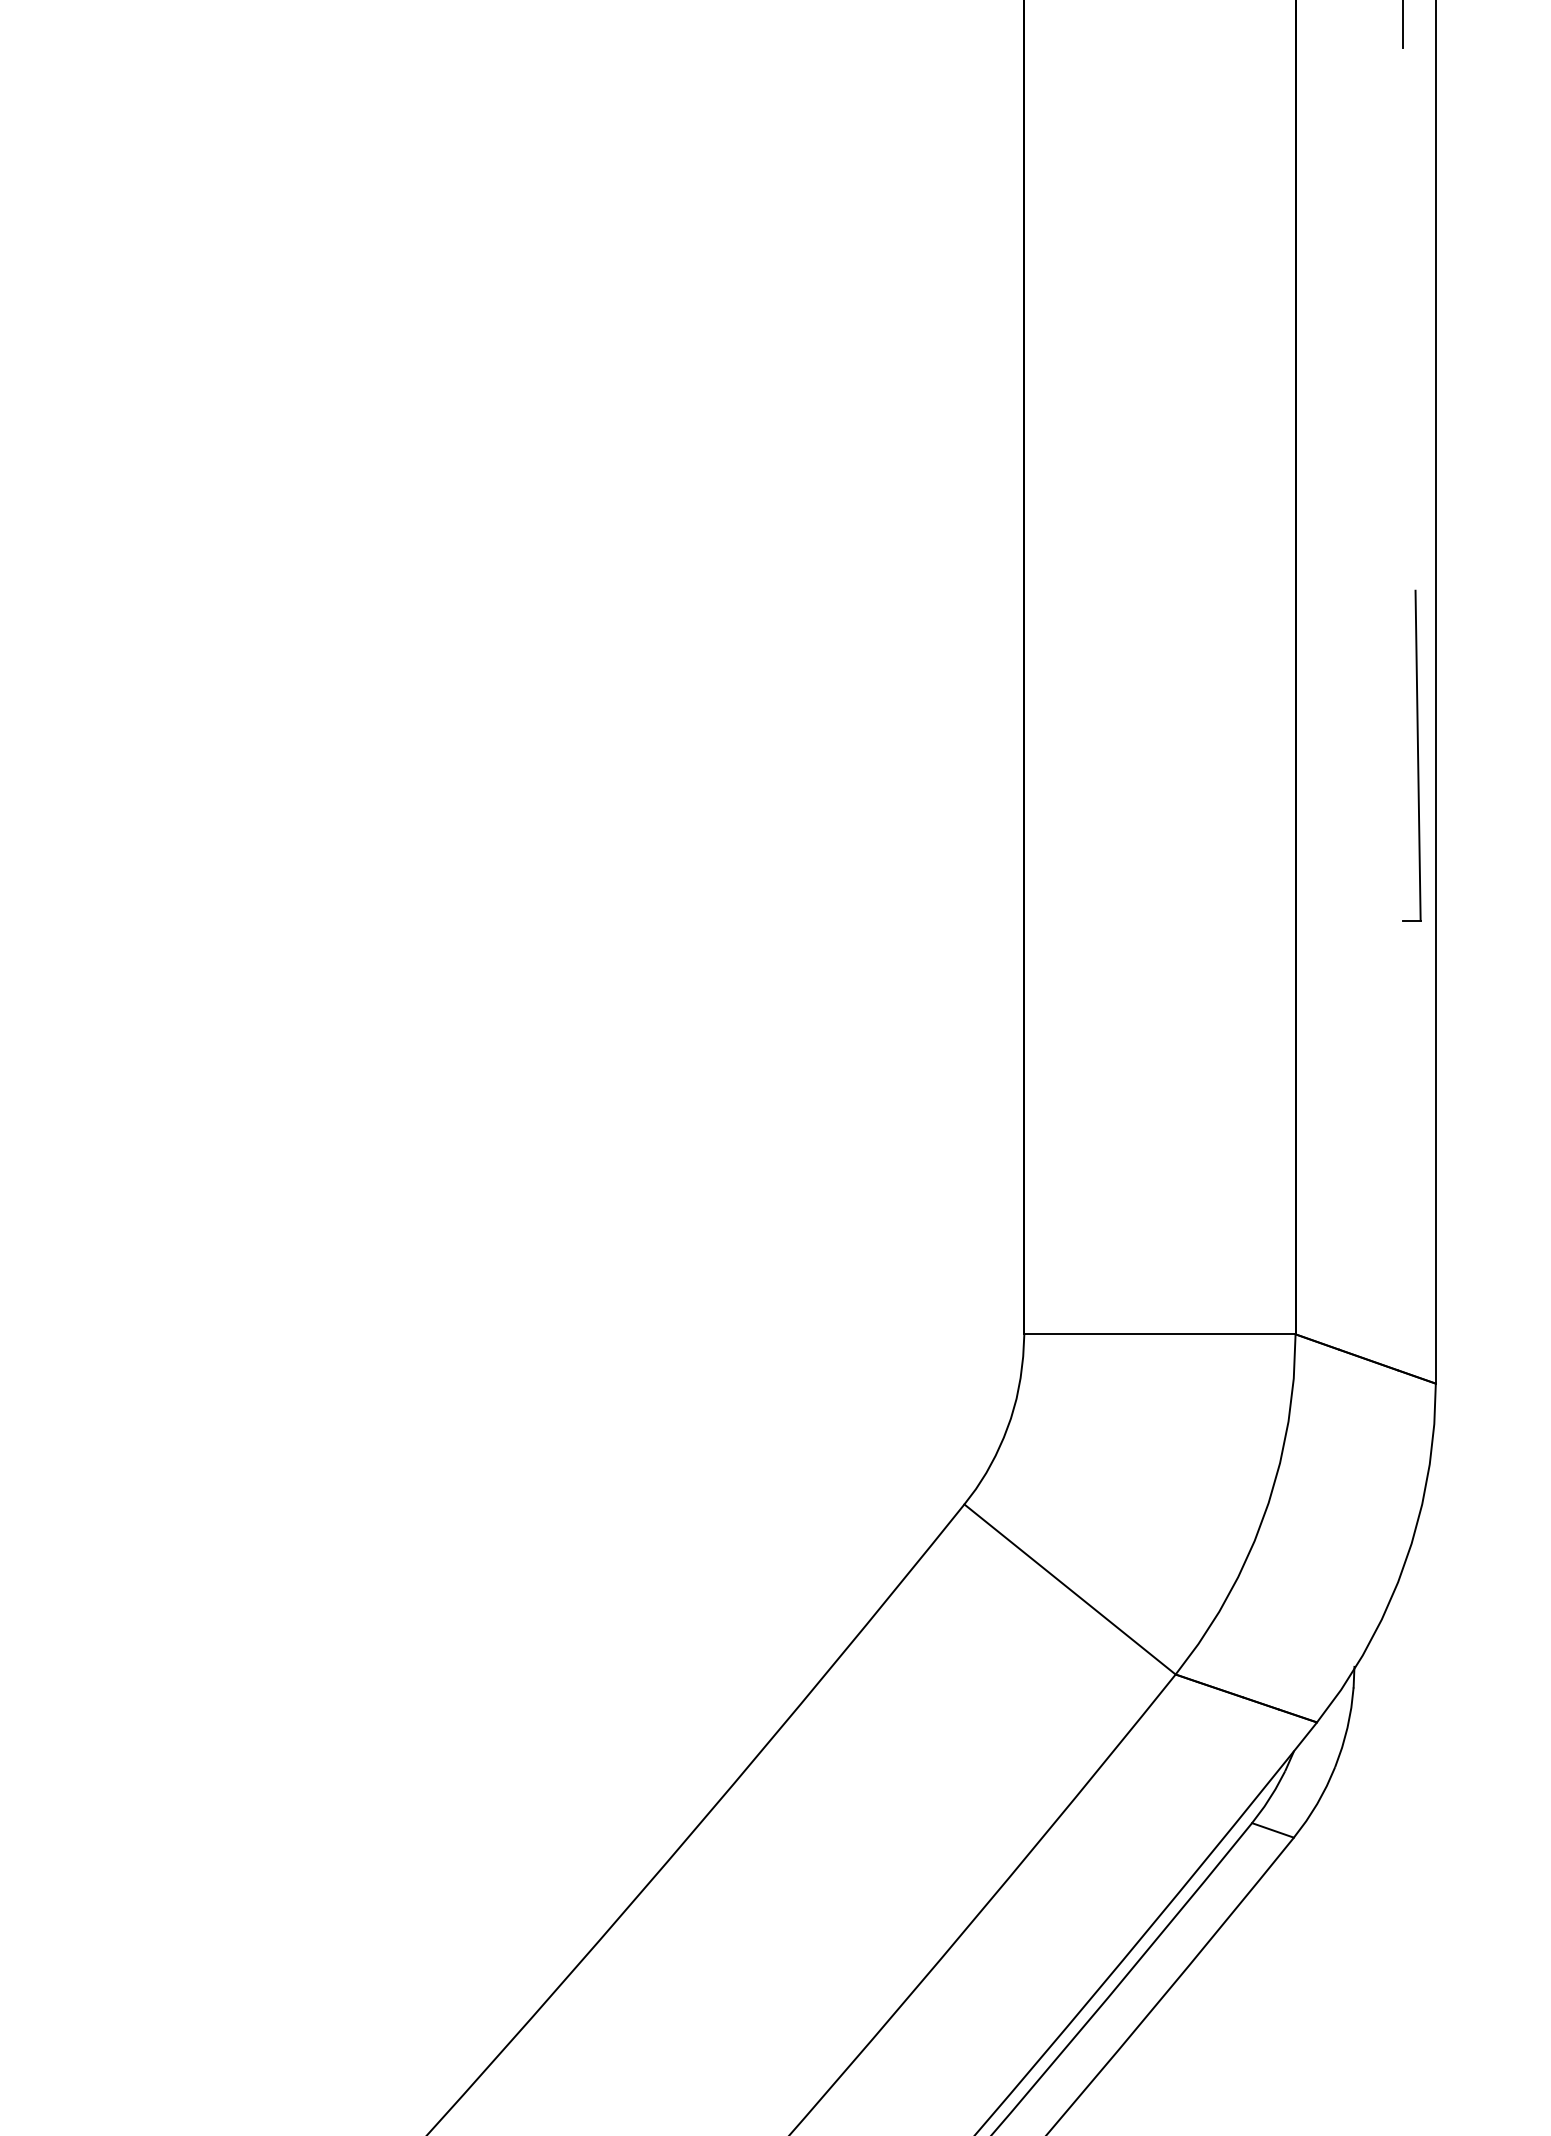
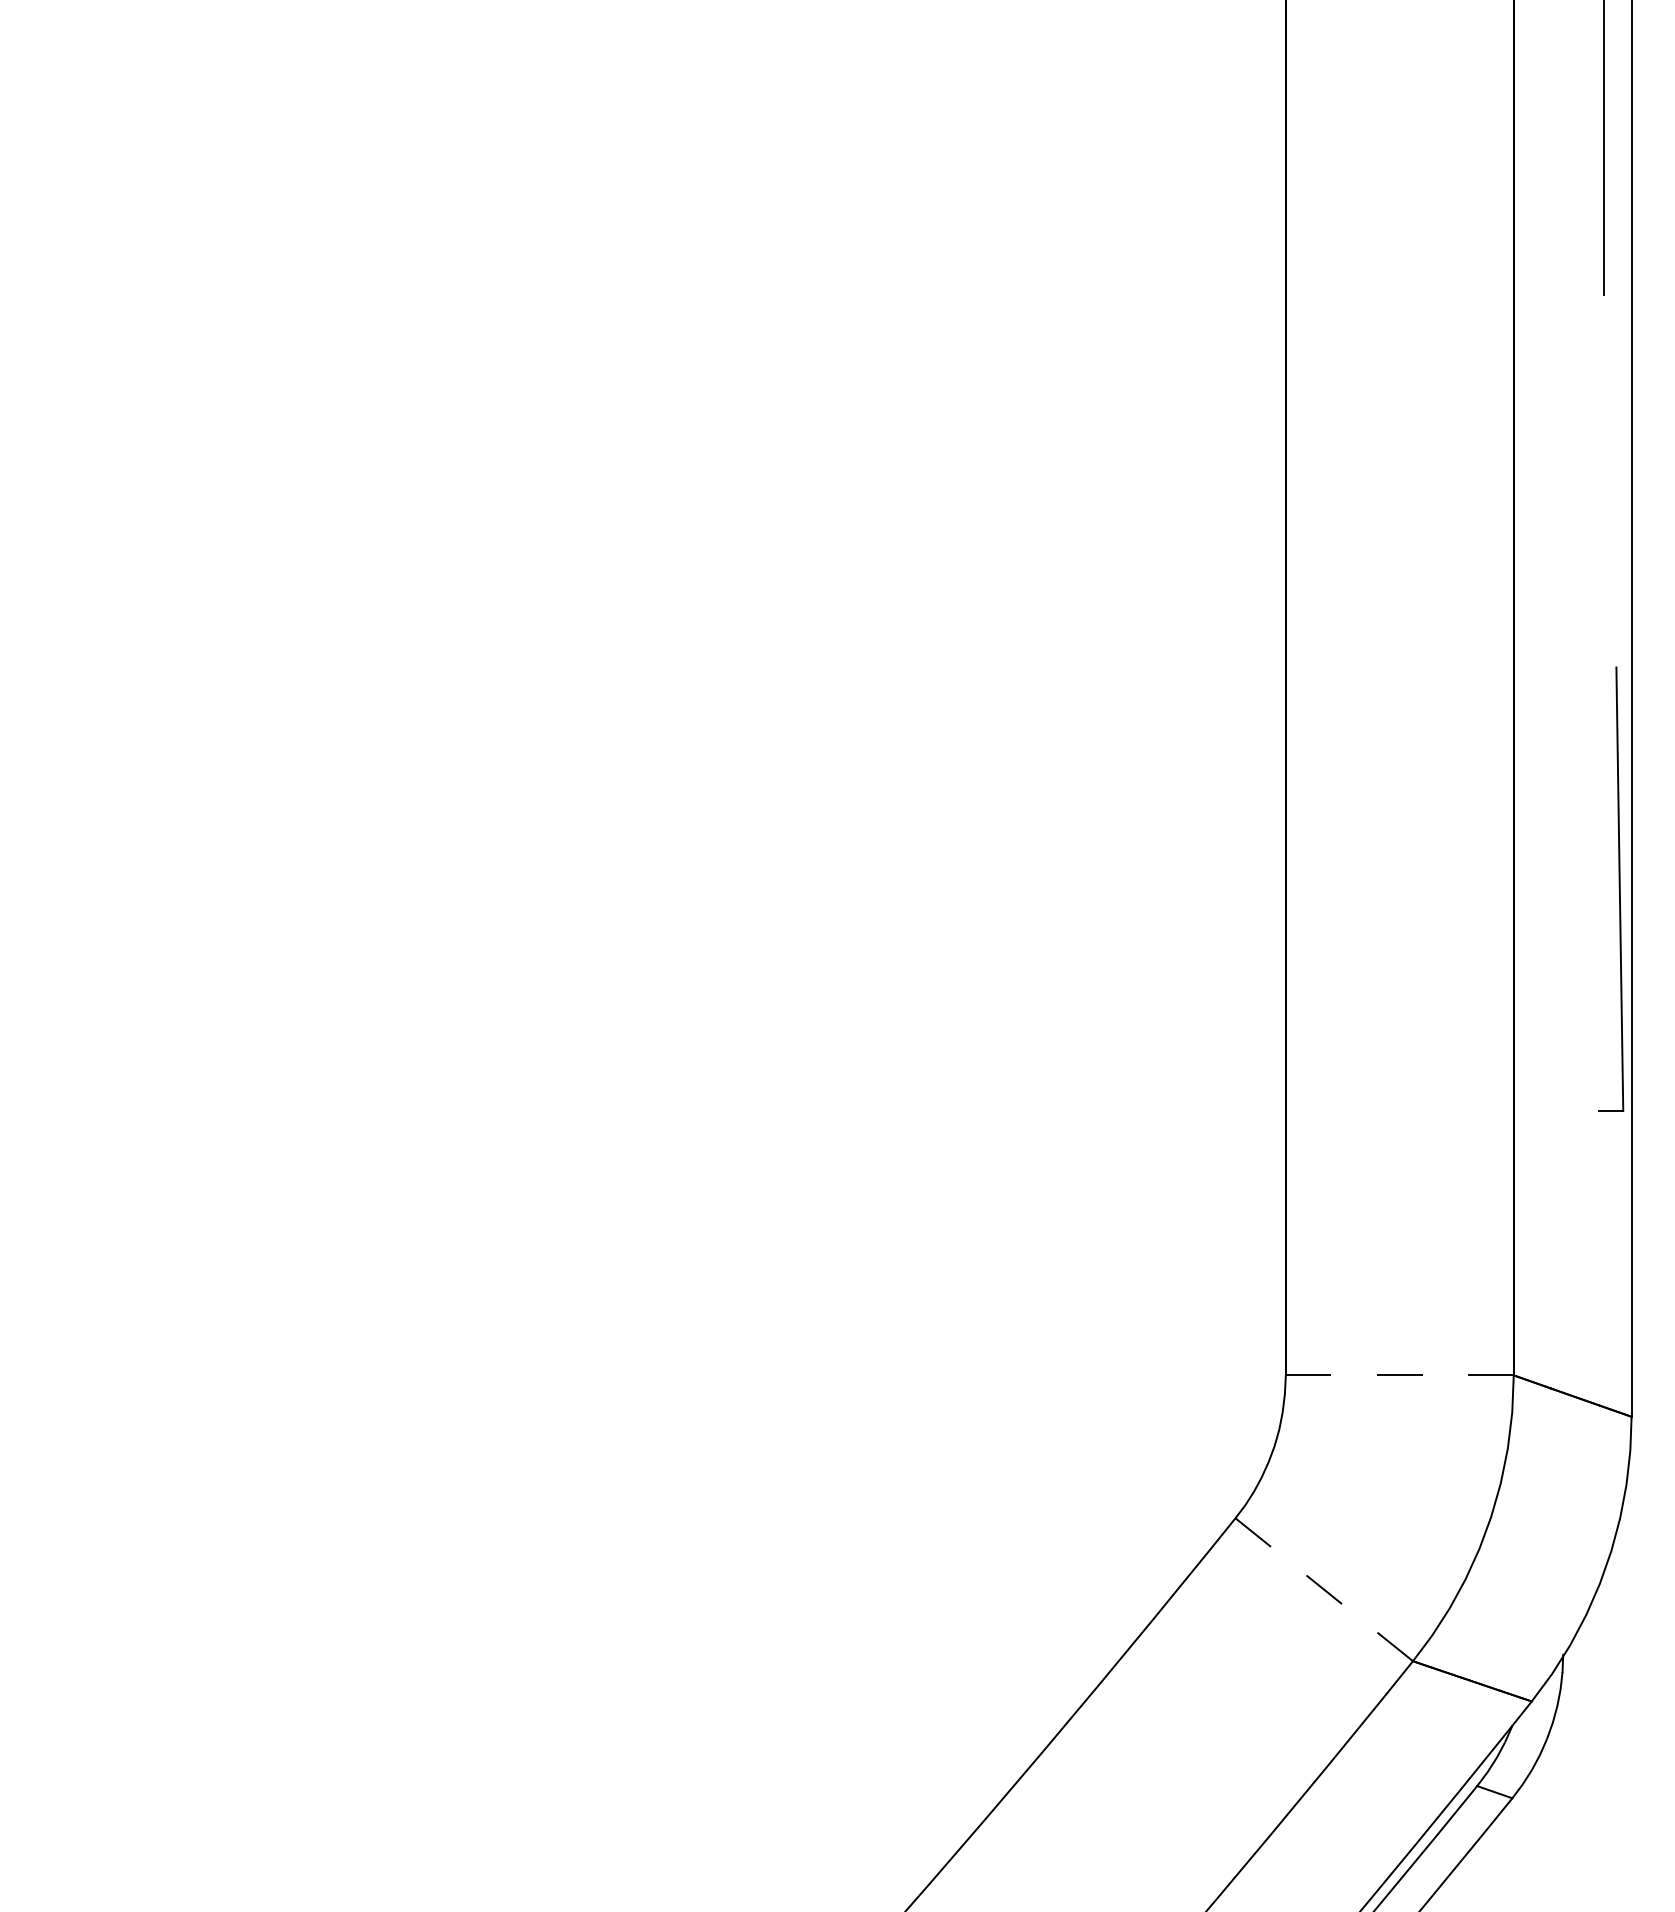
part: (1411, 754) -> (1611, 888), size x1.6
line: (1159, 1334) -> (1399, 1375), solid -> dashed
line: (1070, 1589) -> (1324, 1589), solid -> dashed

